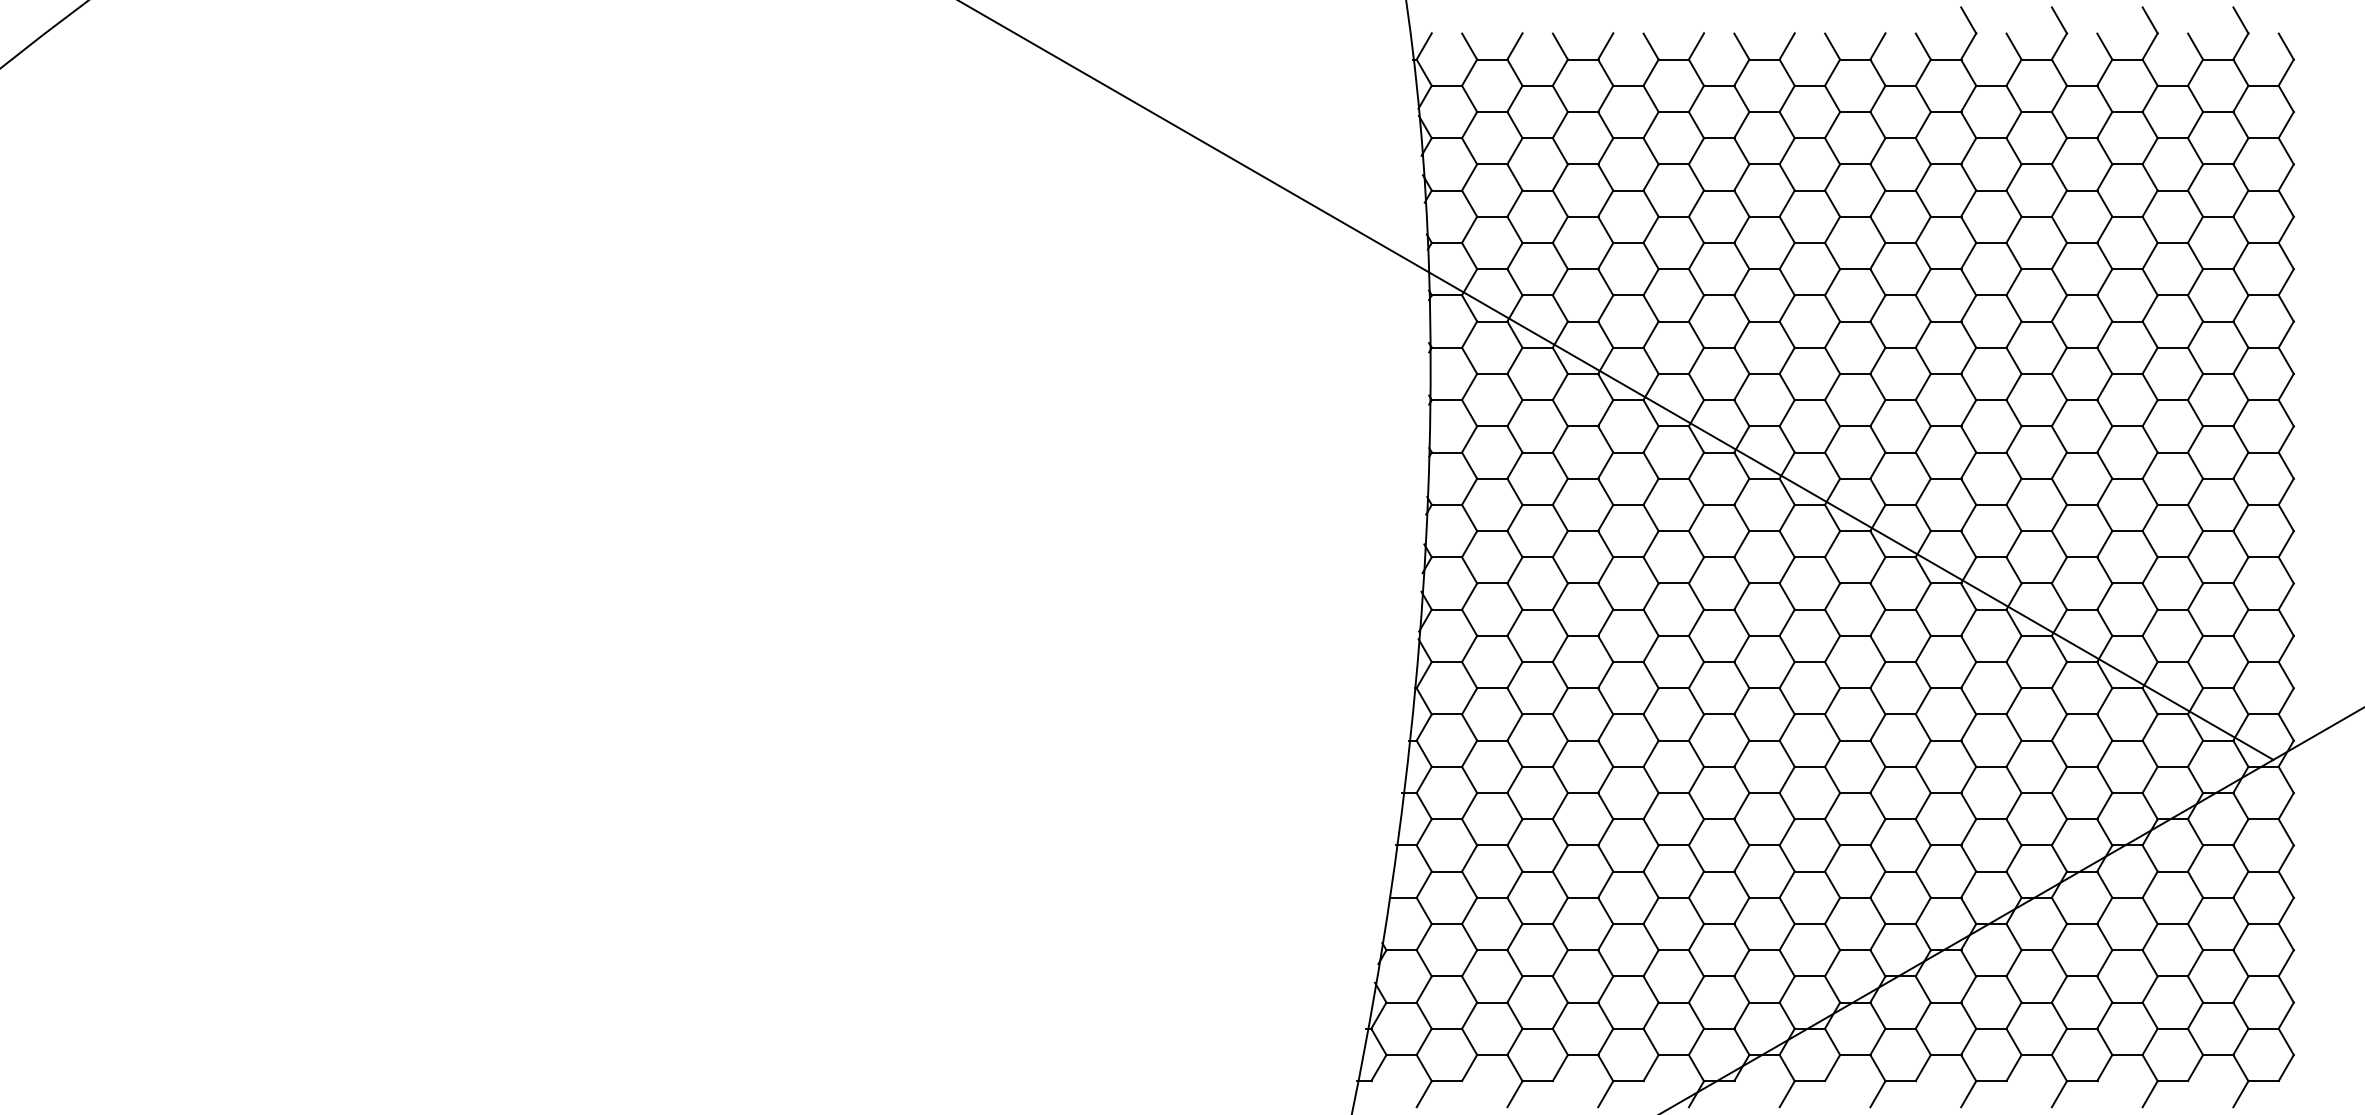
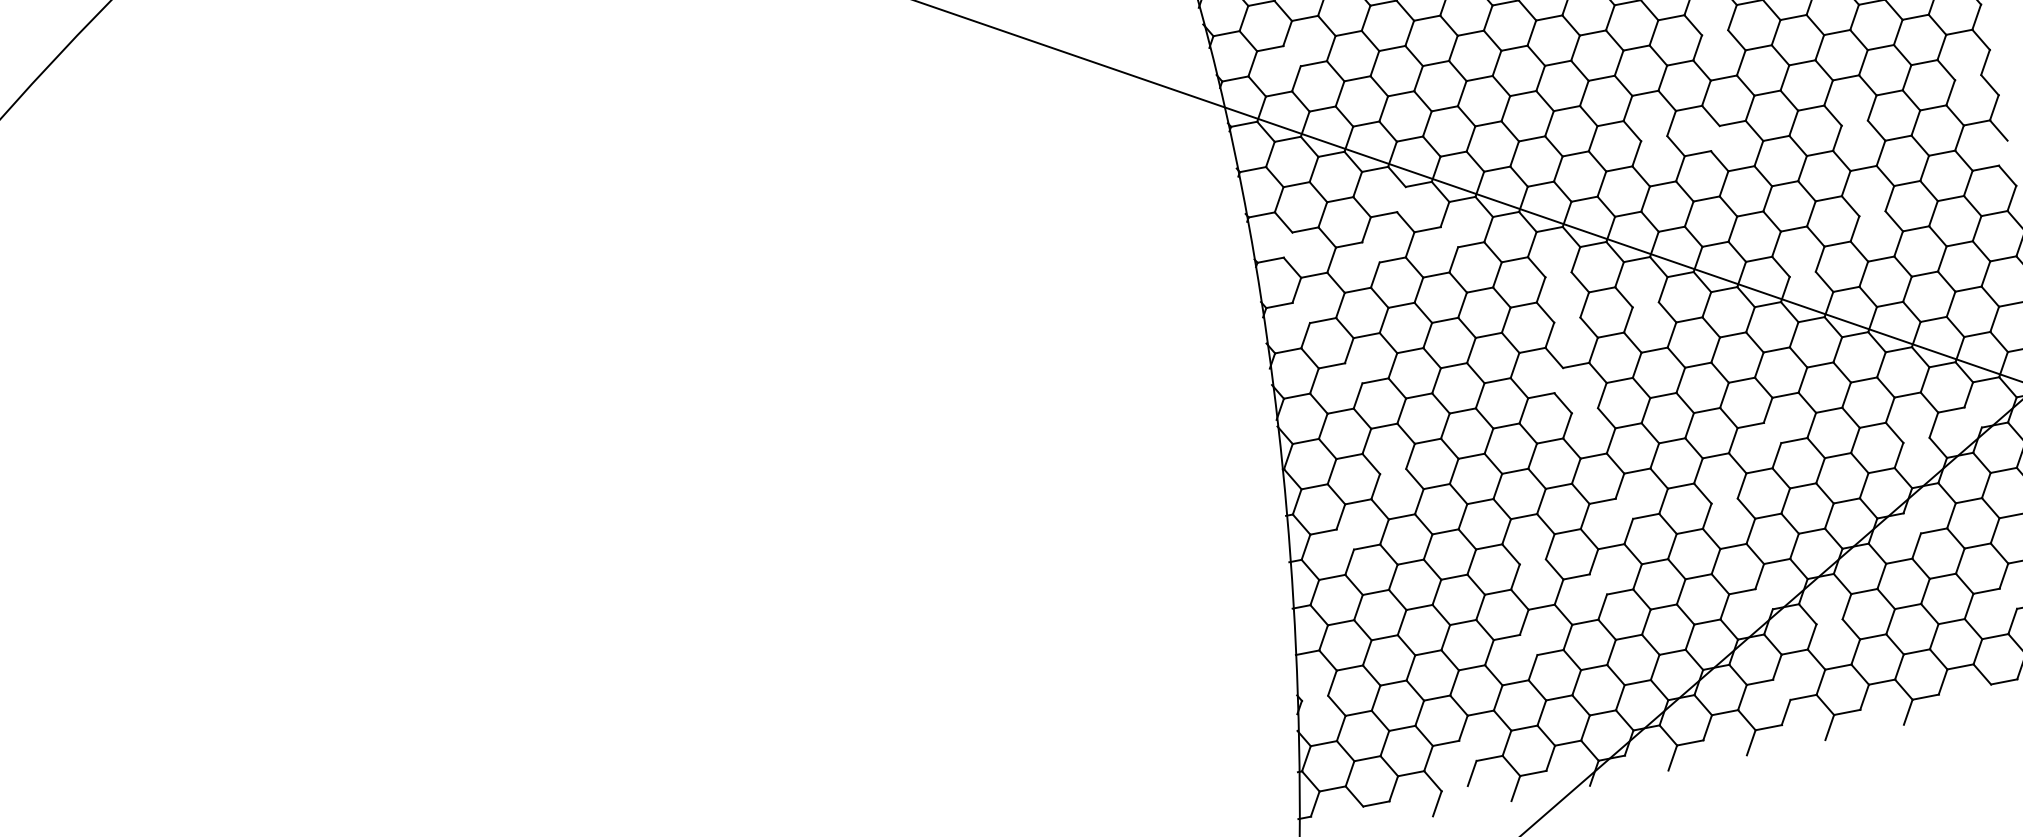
line: (1514, 229) -> (1291, 55), removed
line: (1991, 295) -> (1715, 32), removed
line: (1900, 400) -> (1654, 138), removed
line: (2263, 400) -> (1968, 77), removed
line: (1605, 412) -> (1401, 198), removed
line: (1968, 412) -> (1714, 137), removed
line: (2127, 426) -> (1854, 123), removed
line: (1469, 439) -> (1287, 245), removed
line: (1559, 465) -> (1370, 252), removed
line: (1650, 465) -> (1448, 237), removed
line: (2285, 491) -> (2002, 152), removed
line: (1469, 518) -> (1301, 313), removed
line: (1764, 531) -> (1558, 275), removed
line: (2127, 531) -> (1872, 214), removed
line: (1764, 583) -> (1567, 320), removed
line: (1855, 583) -> (1645, 304), removed
line: (2036, 583) -> (1802, 274), removed
line: (1514, 596) -> (1353, 373), removed
line: (1741, 648) -> (1558, 380), removed
line: (1764, 688) -> (1584, 410), removed
line: (1537, 714) -> (1392, 471), removed
line: (1968, 753) -> (1772, 432), removed
line: (1469, 780) -> (1345, 540), removed
line: (2195, 780) -> (1973, 418), removed
line: (2127, 793) -> (1916, 440), removed
line: (1786, 806) -> (1623, 509), removed
line: (1900, 819) -> (1724, 501), removed
line: (1674, 845) -> (1533, 561), removed
line: (1741, 884) -> (1597, 584), removed
line: (2104, 884) -> (1911, 523), removed
line: (1650, 937) -> (1528, 645), removed
line: (1922, 937) -> (1763, 599), removed
line: (1401, 950) -> (1315, 698), removed
line: (1991, 976) -> (1829, 621), removed
line: (2195, 989) -> (2008, 598), removed
line: (1559, 1041) -> (1466, 750), removed
line: (1922, 1041) -> (1780, 689), removed
line: (1537, 1081) -> (1454, 789), removed
line: (1423, 1094) -> (1358, 819), removed
line: (2149, 1094) -> (1986, 697), removed

